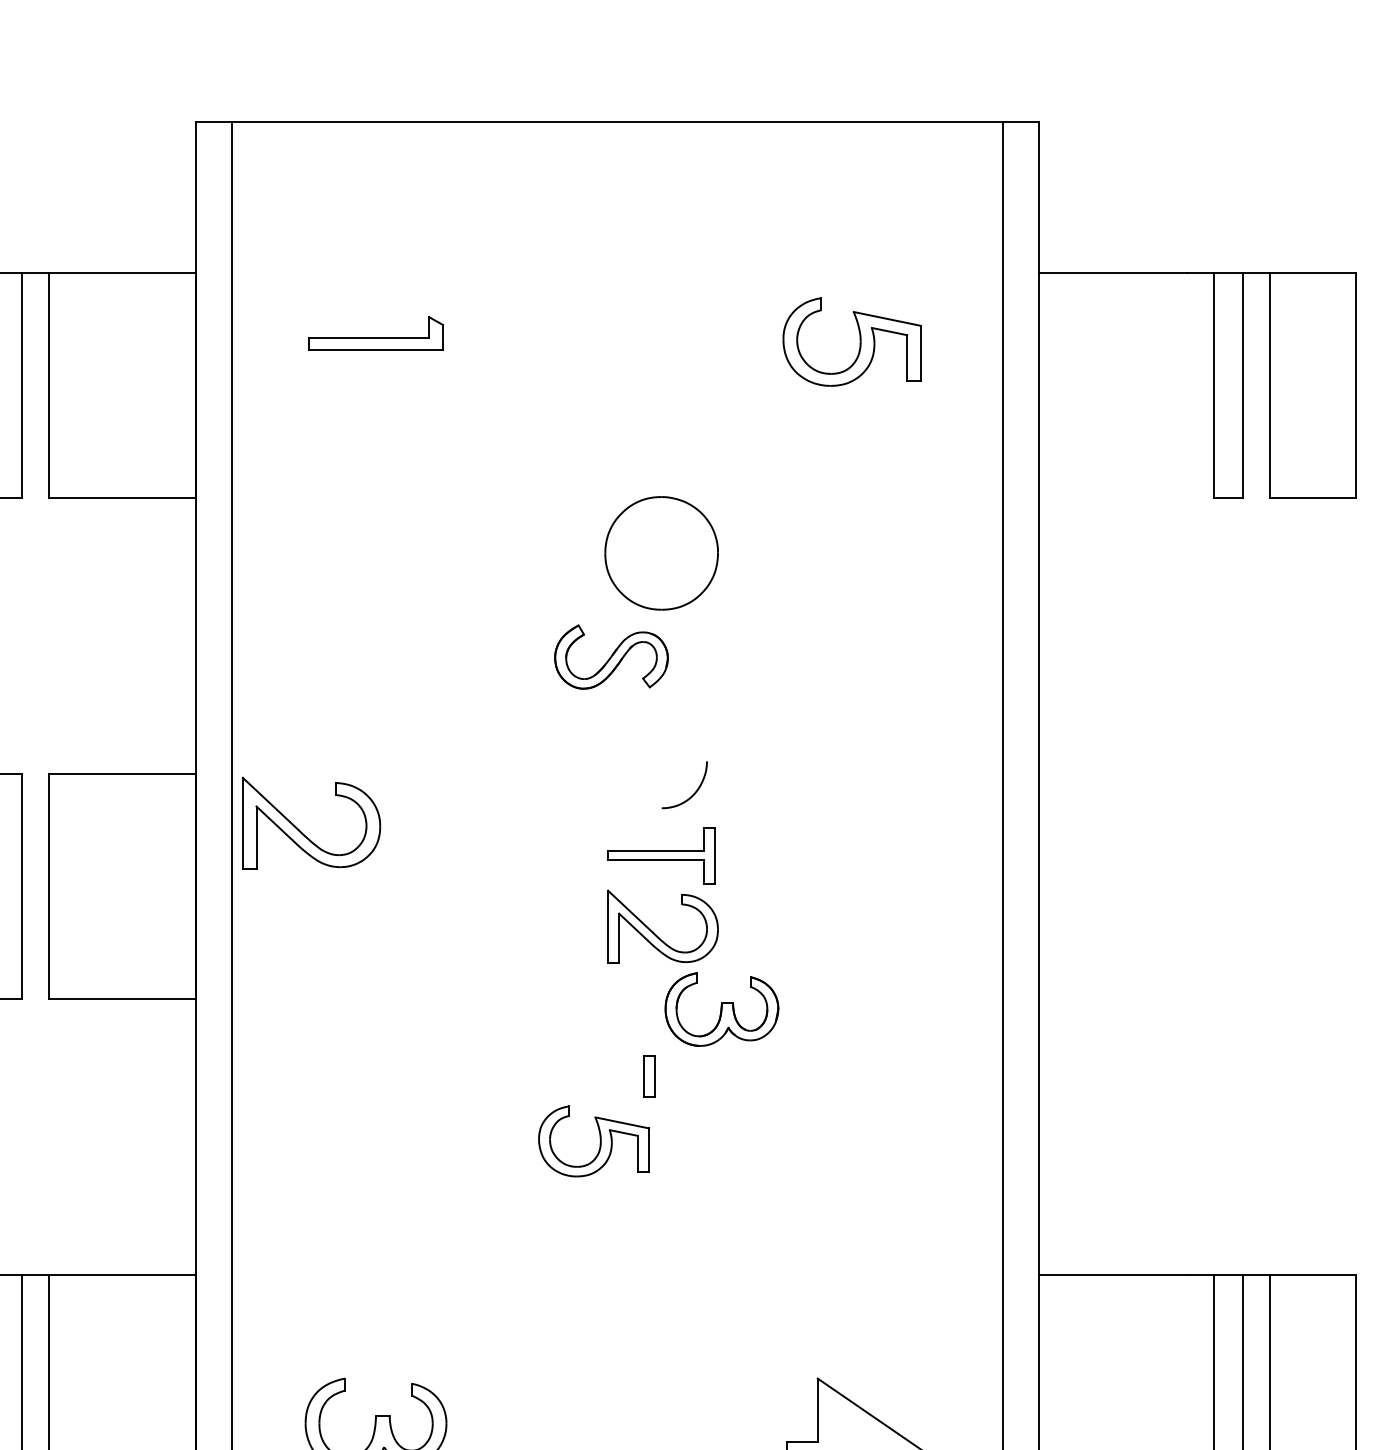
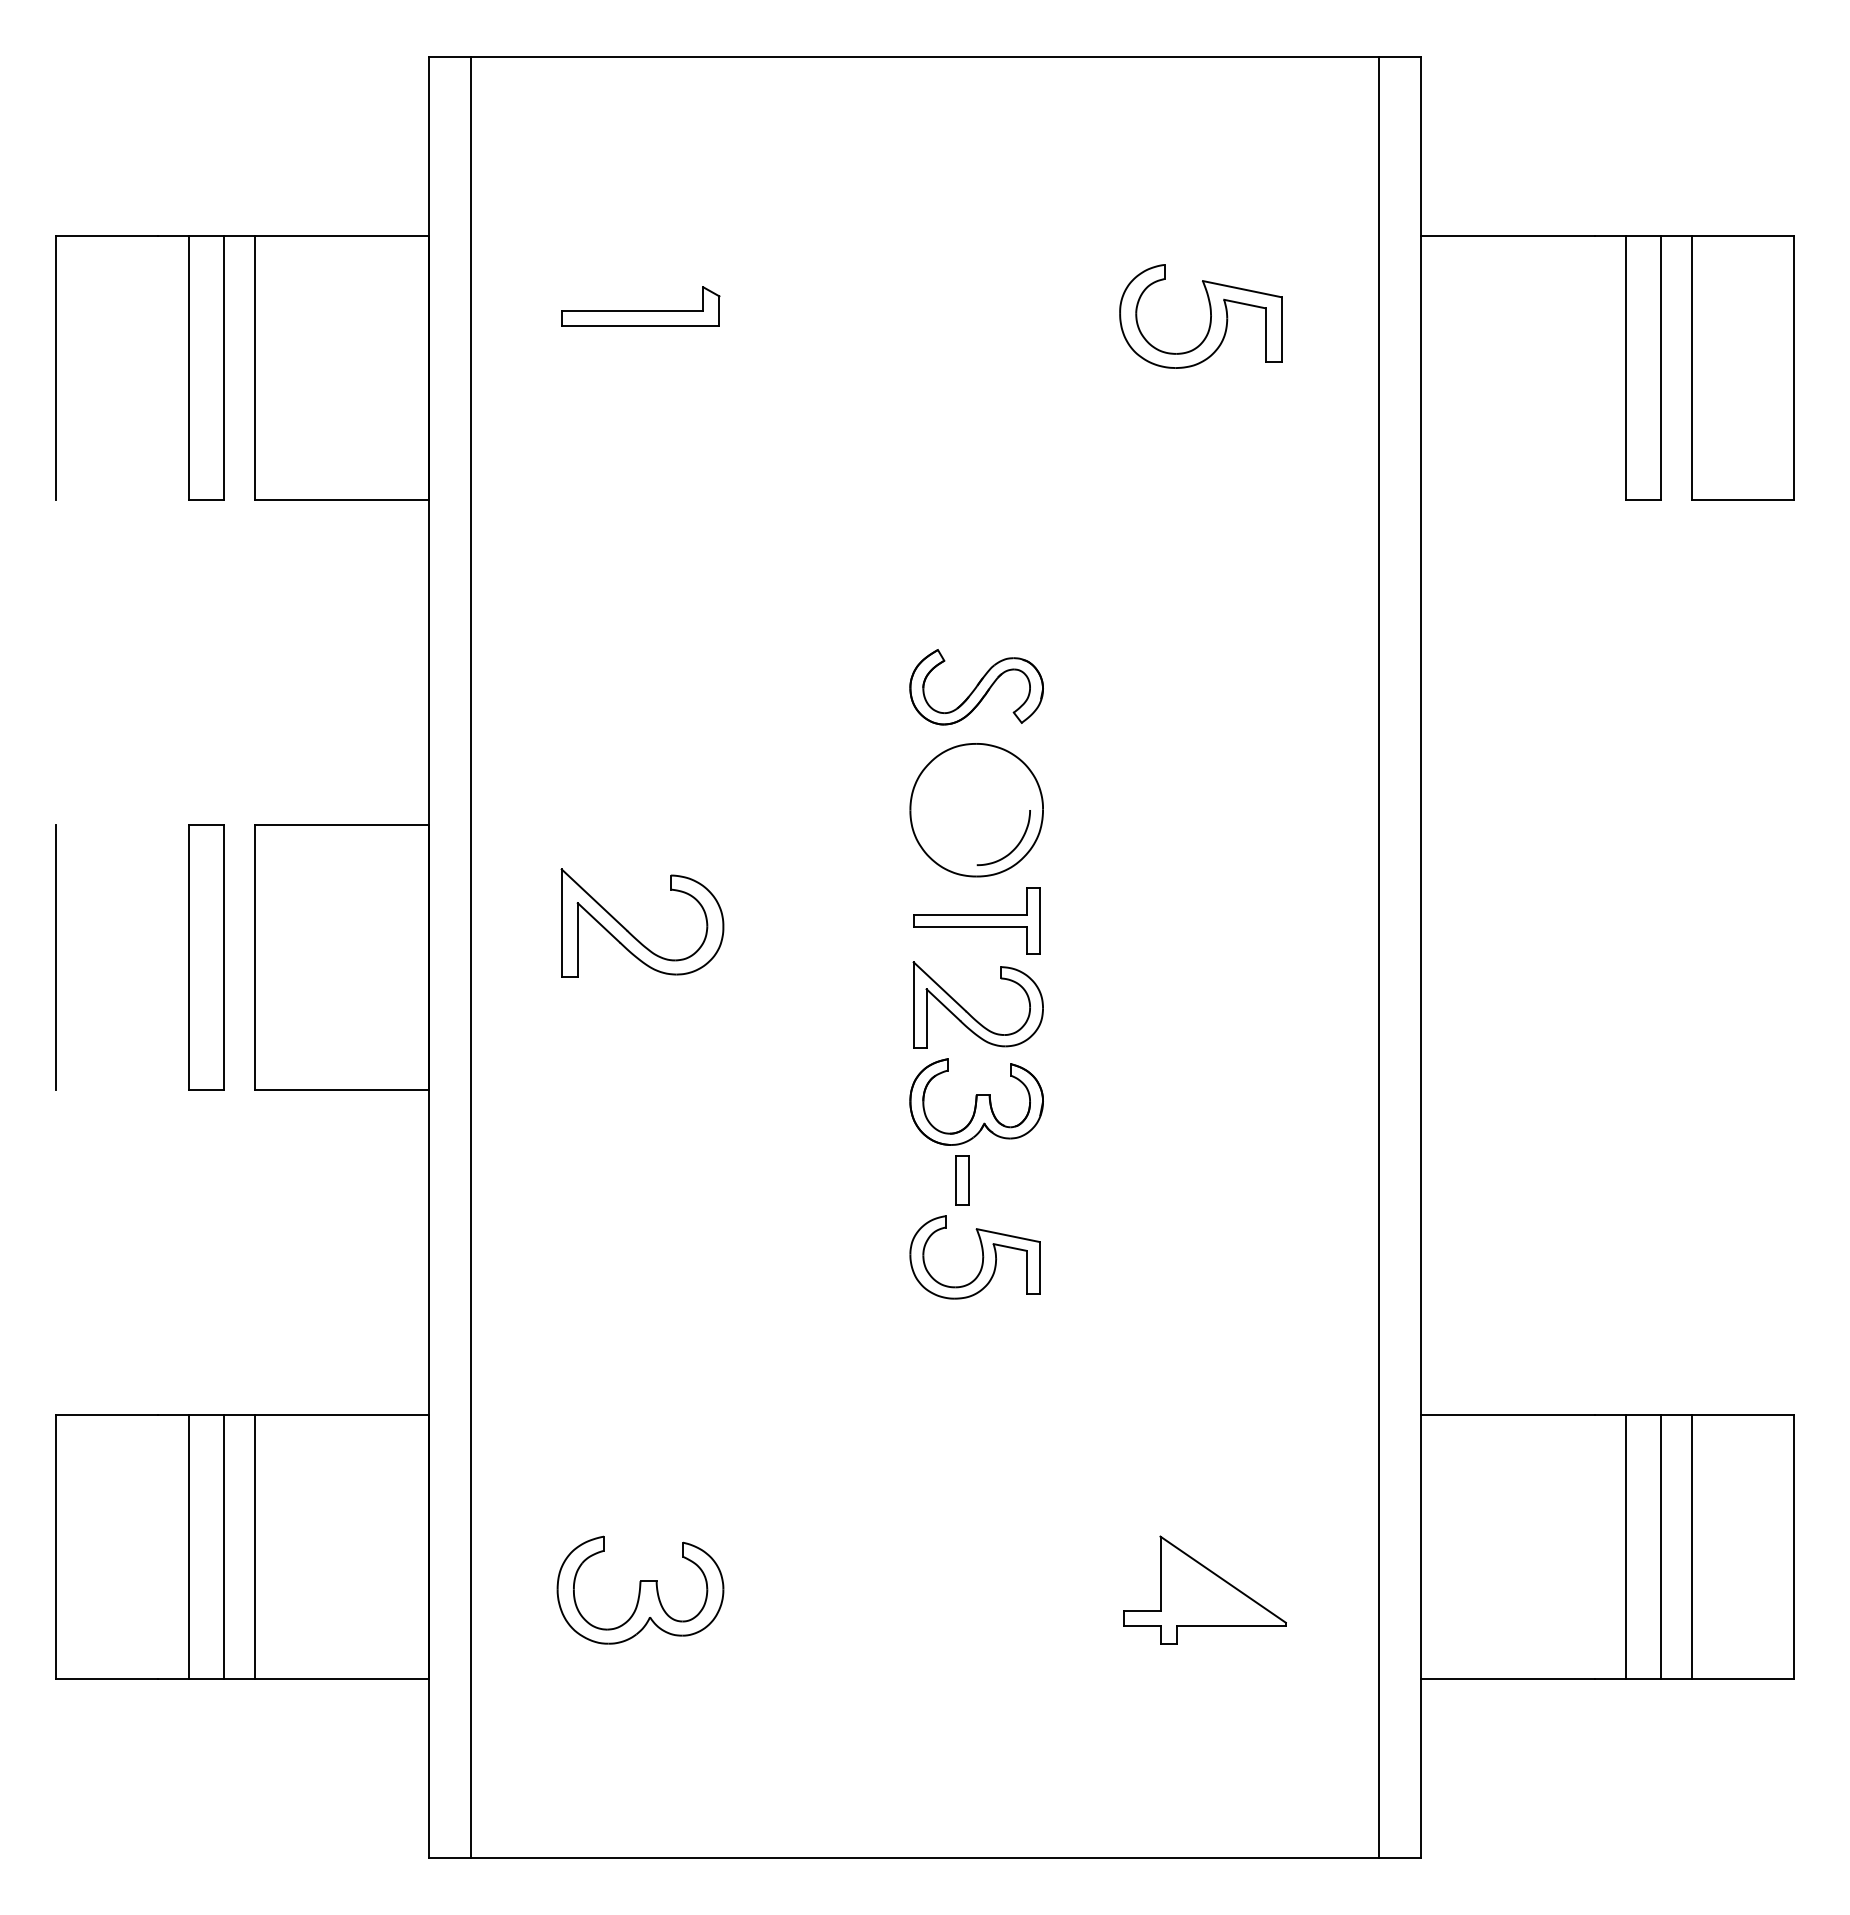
part: (661, 553) -> (976, 810), moved
part: (611, 657) -> (976, 687), moved
part: (302, 832) -> (631, 933), moved
part: (721, 1008) -> (976, 1101), moved
part: (600, 1141) -> (982, 1257), moved

